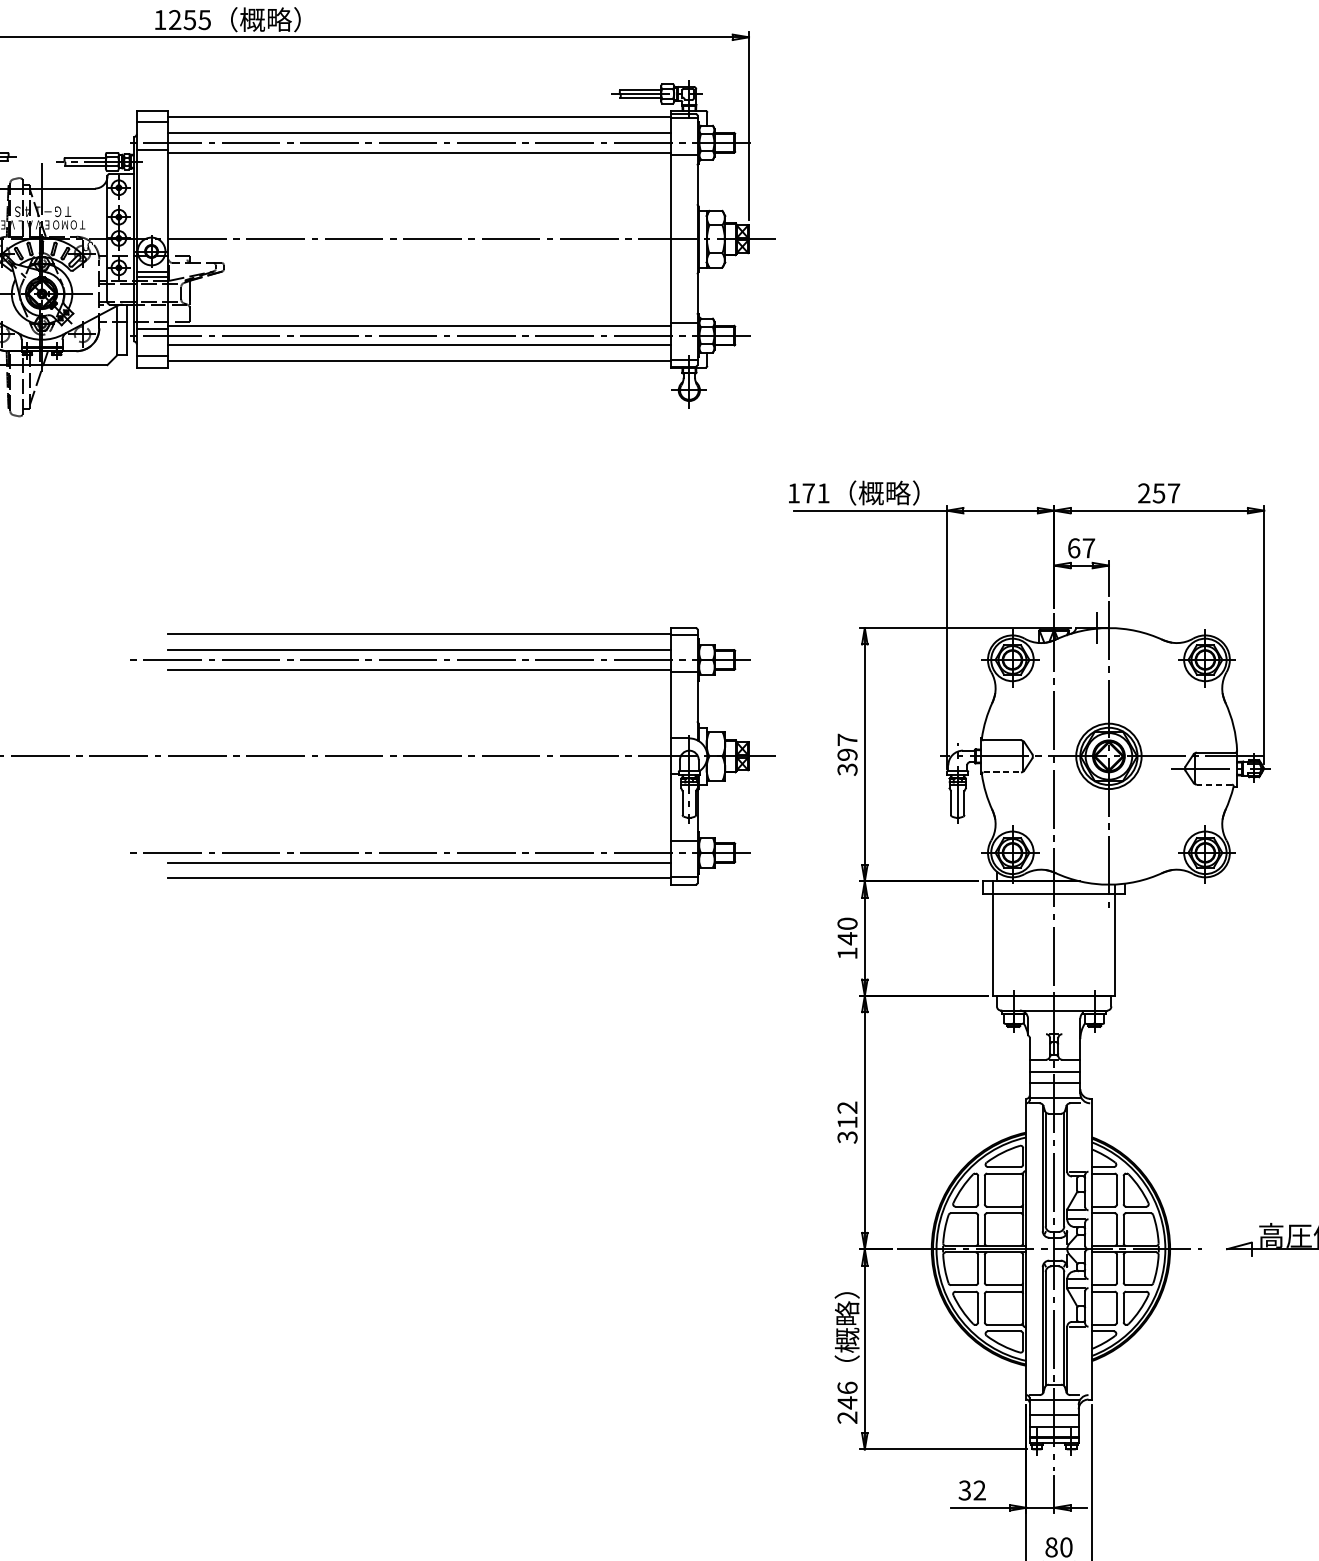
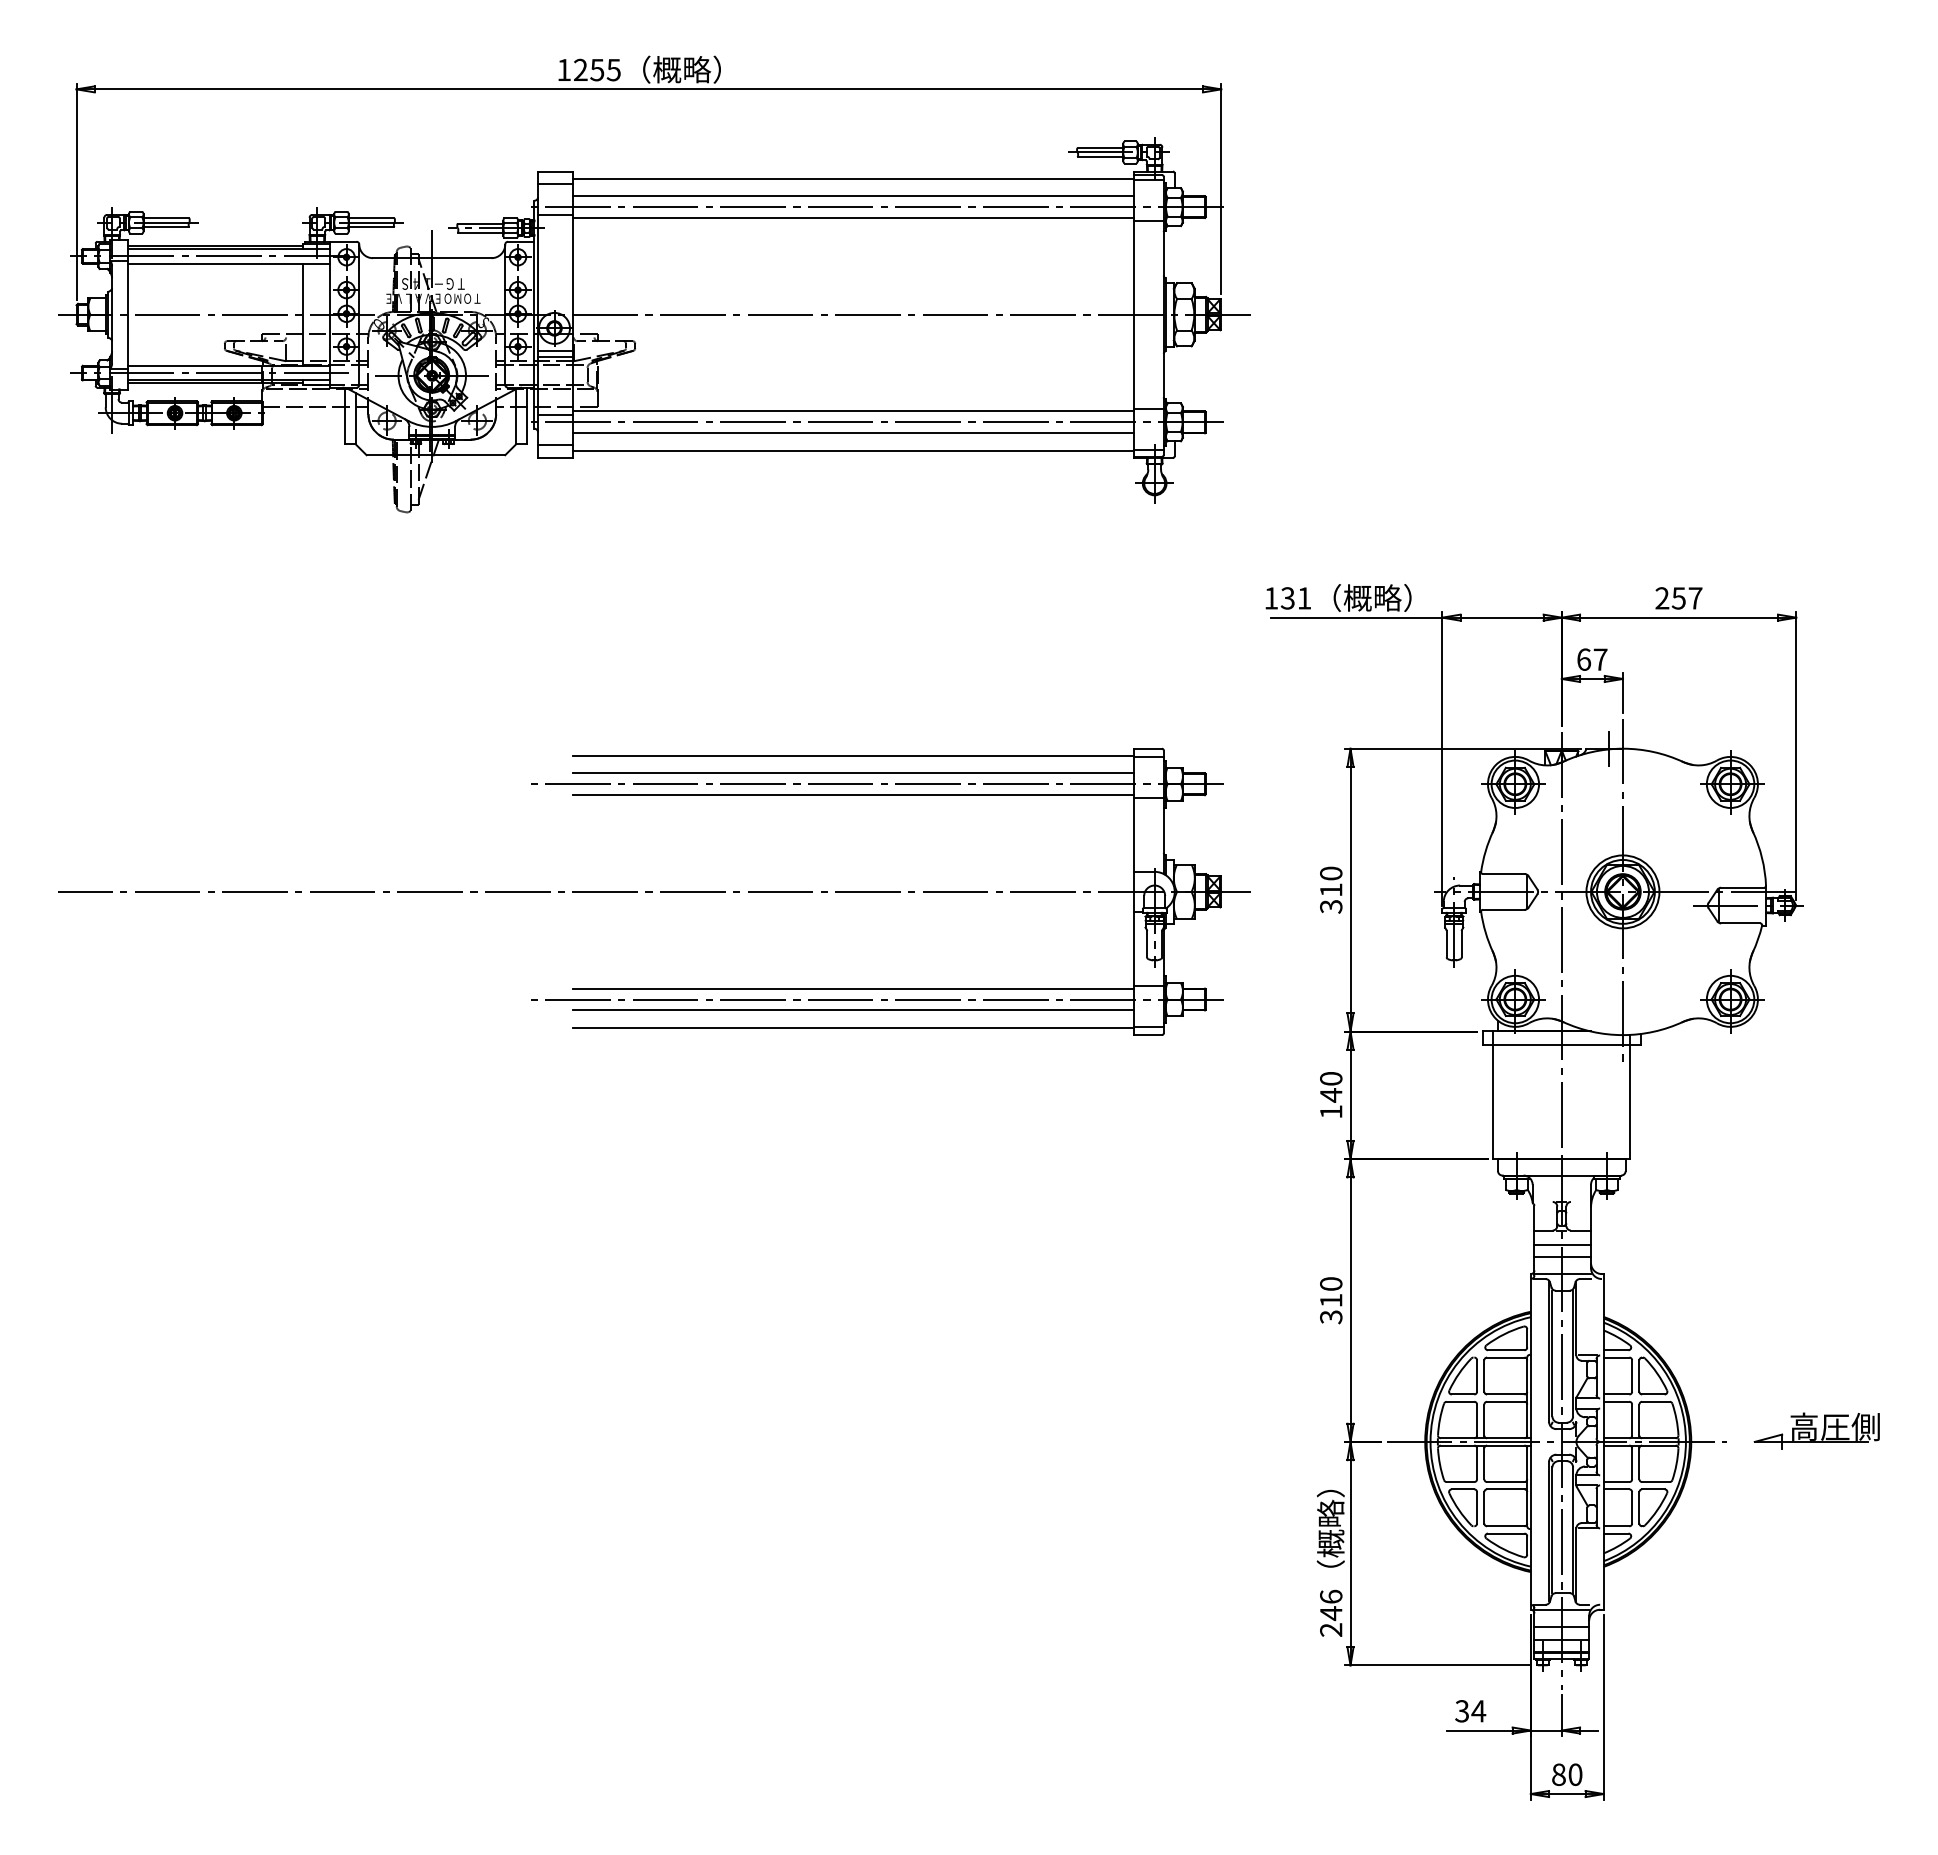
text: (808, 493) -> (1287, 598), 171 -> 131
text: (847, 747) -> (1331, 881), 397 -> 310
line: (1001, 772) -> (1503, 909), dashed -> solid
line: (1214, 784) -> (1740, 923), dashed -> solid
line: (418, 842) -> (852, 988), added
text: (847, 1107) -> (1331, 1283), 312 -> 310
text: (979, 1490) -> (1478, 1711), 32 -> 34

